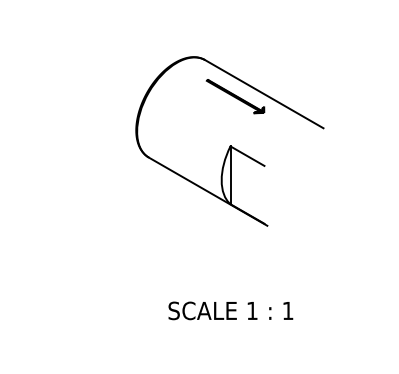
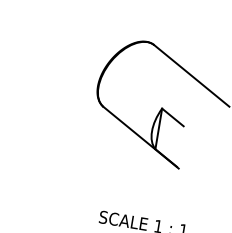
part: (235, 96) -> (171, 74), removed

